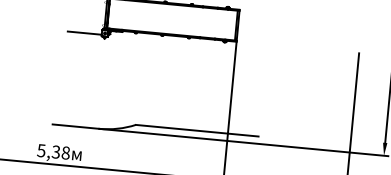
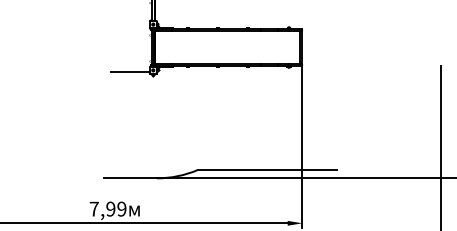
text: (53, 151) -> (107, 208), 5,38 -> 7,99

